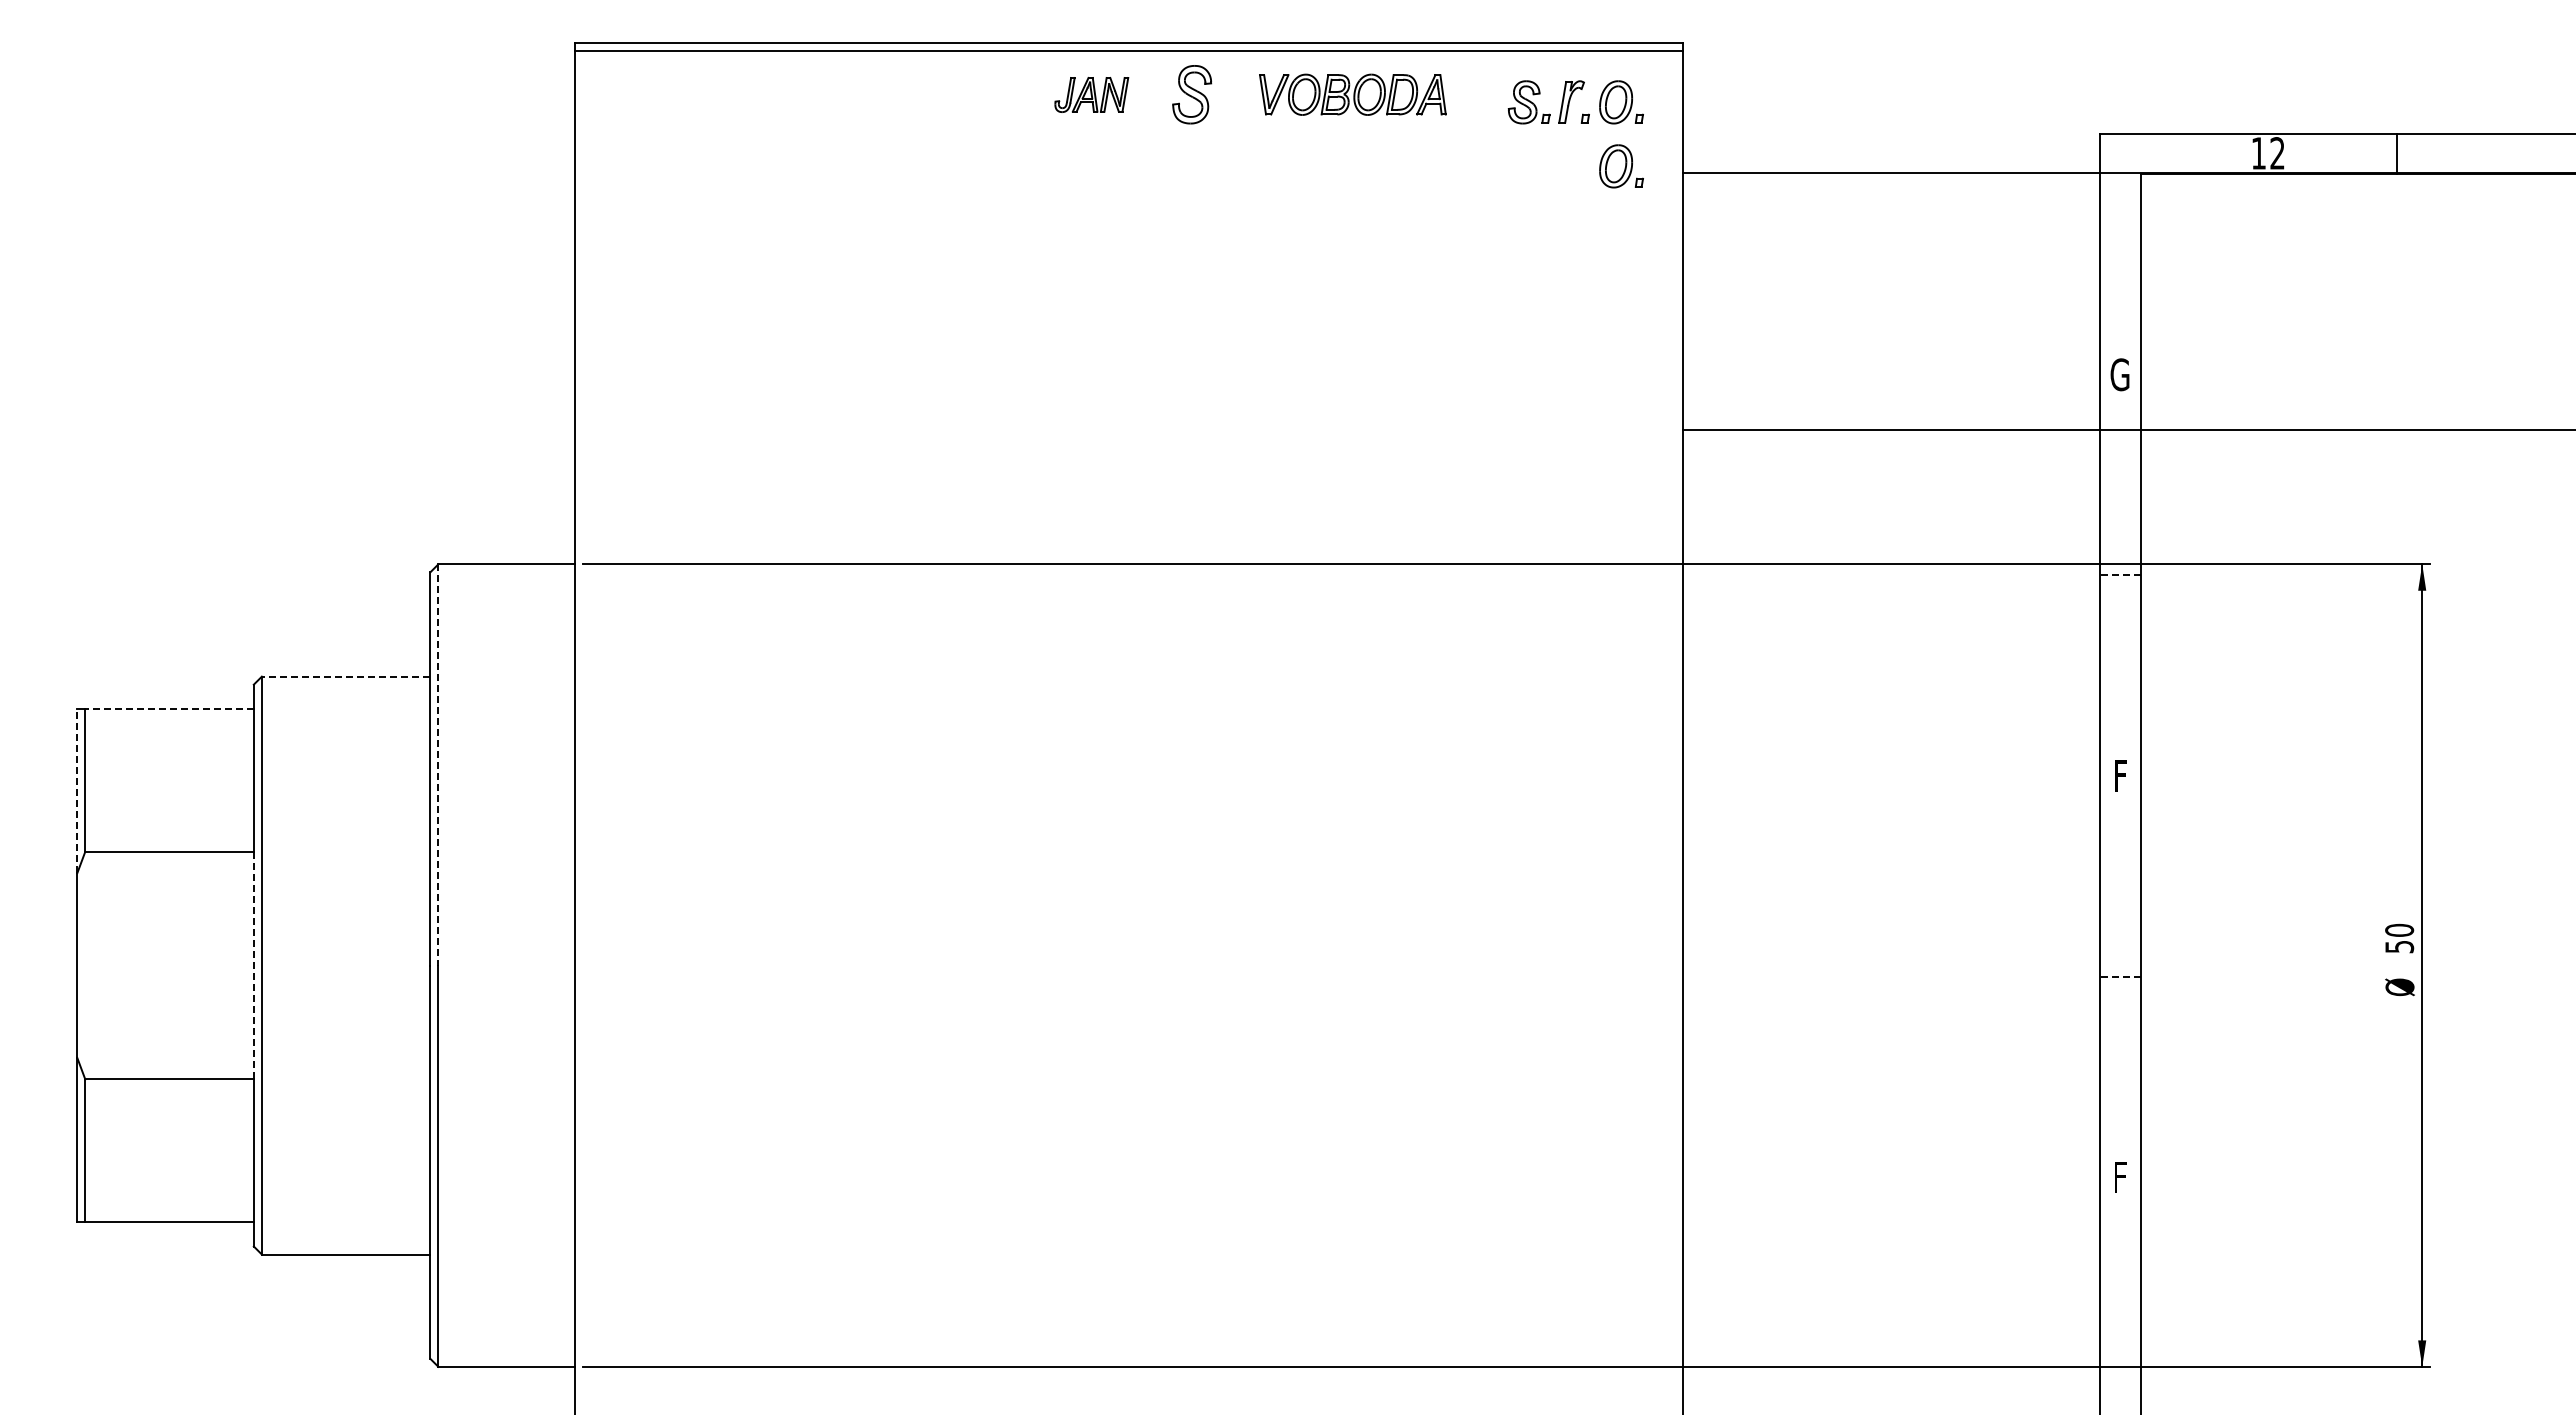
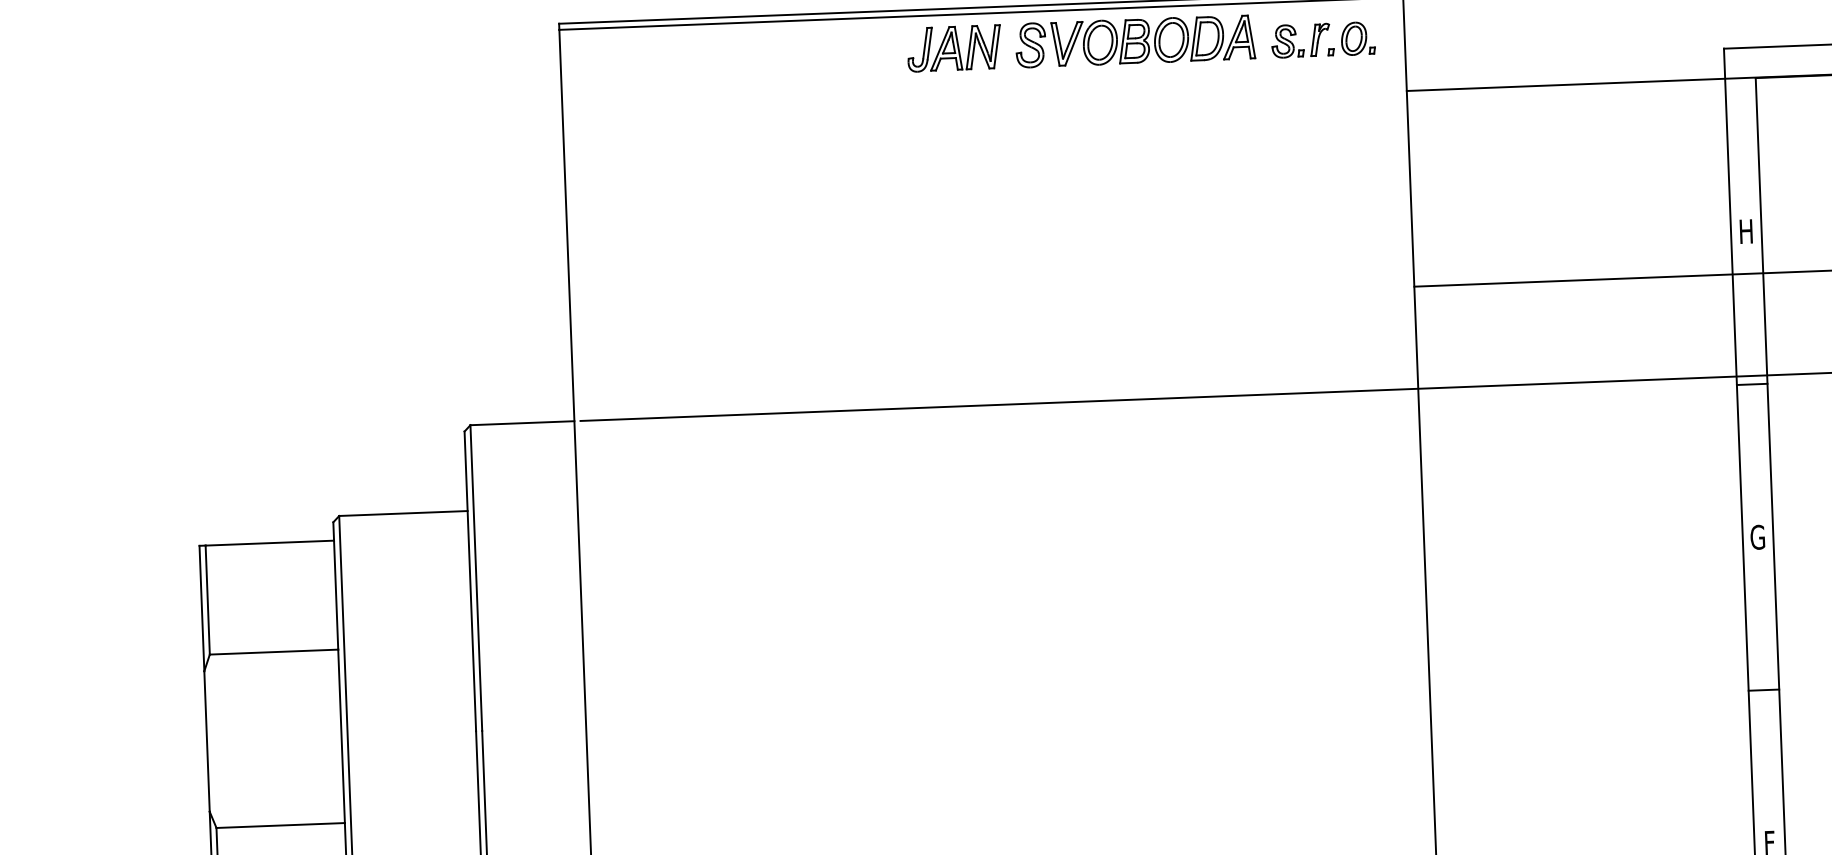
part: (1091, 94) -> (954, 48), size x1.67
part: (1352, 94) -> (1153, 40), size x1.43
part: (1621, 166) -> (1360, 87), removed
text: (2119, 374) -> (1745, 231), G -> H
line: (2119, 575) -> (1751, 384), dashed -> solid
line: (345, 676) -> (402, 513), dashed -> solid
line: (169, 708) -> (269, 542), dashed -> solid
line: (438, 764) -> (476, 577), dashed -> solid
text: (2119, 775) -> (1757, 536), F -> G
line: (77, 790) -> (202, 608), dashed -> solid
line: (253, 965) -> (341, 736), dashed -> solid
line: (2119, 976) -> (1763, 690), dashed -> solid

